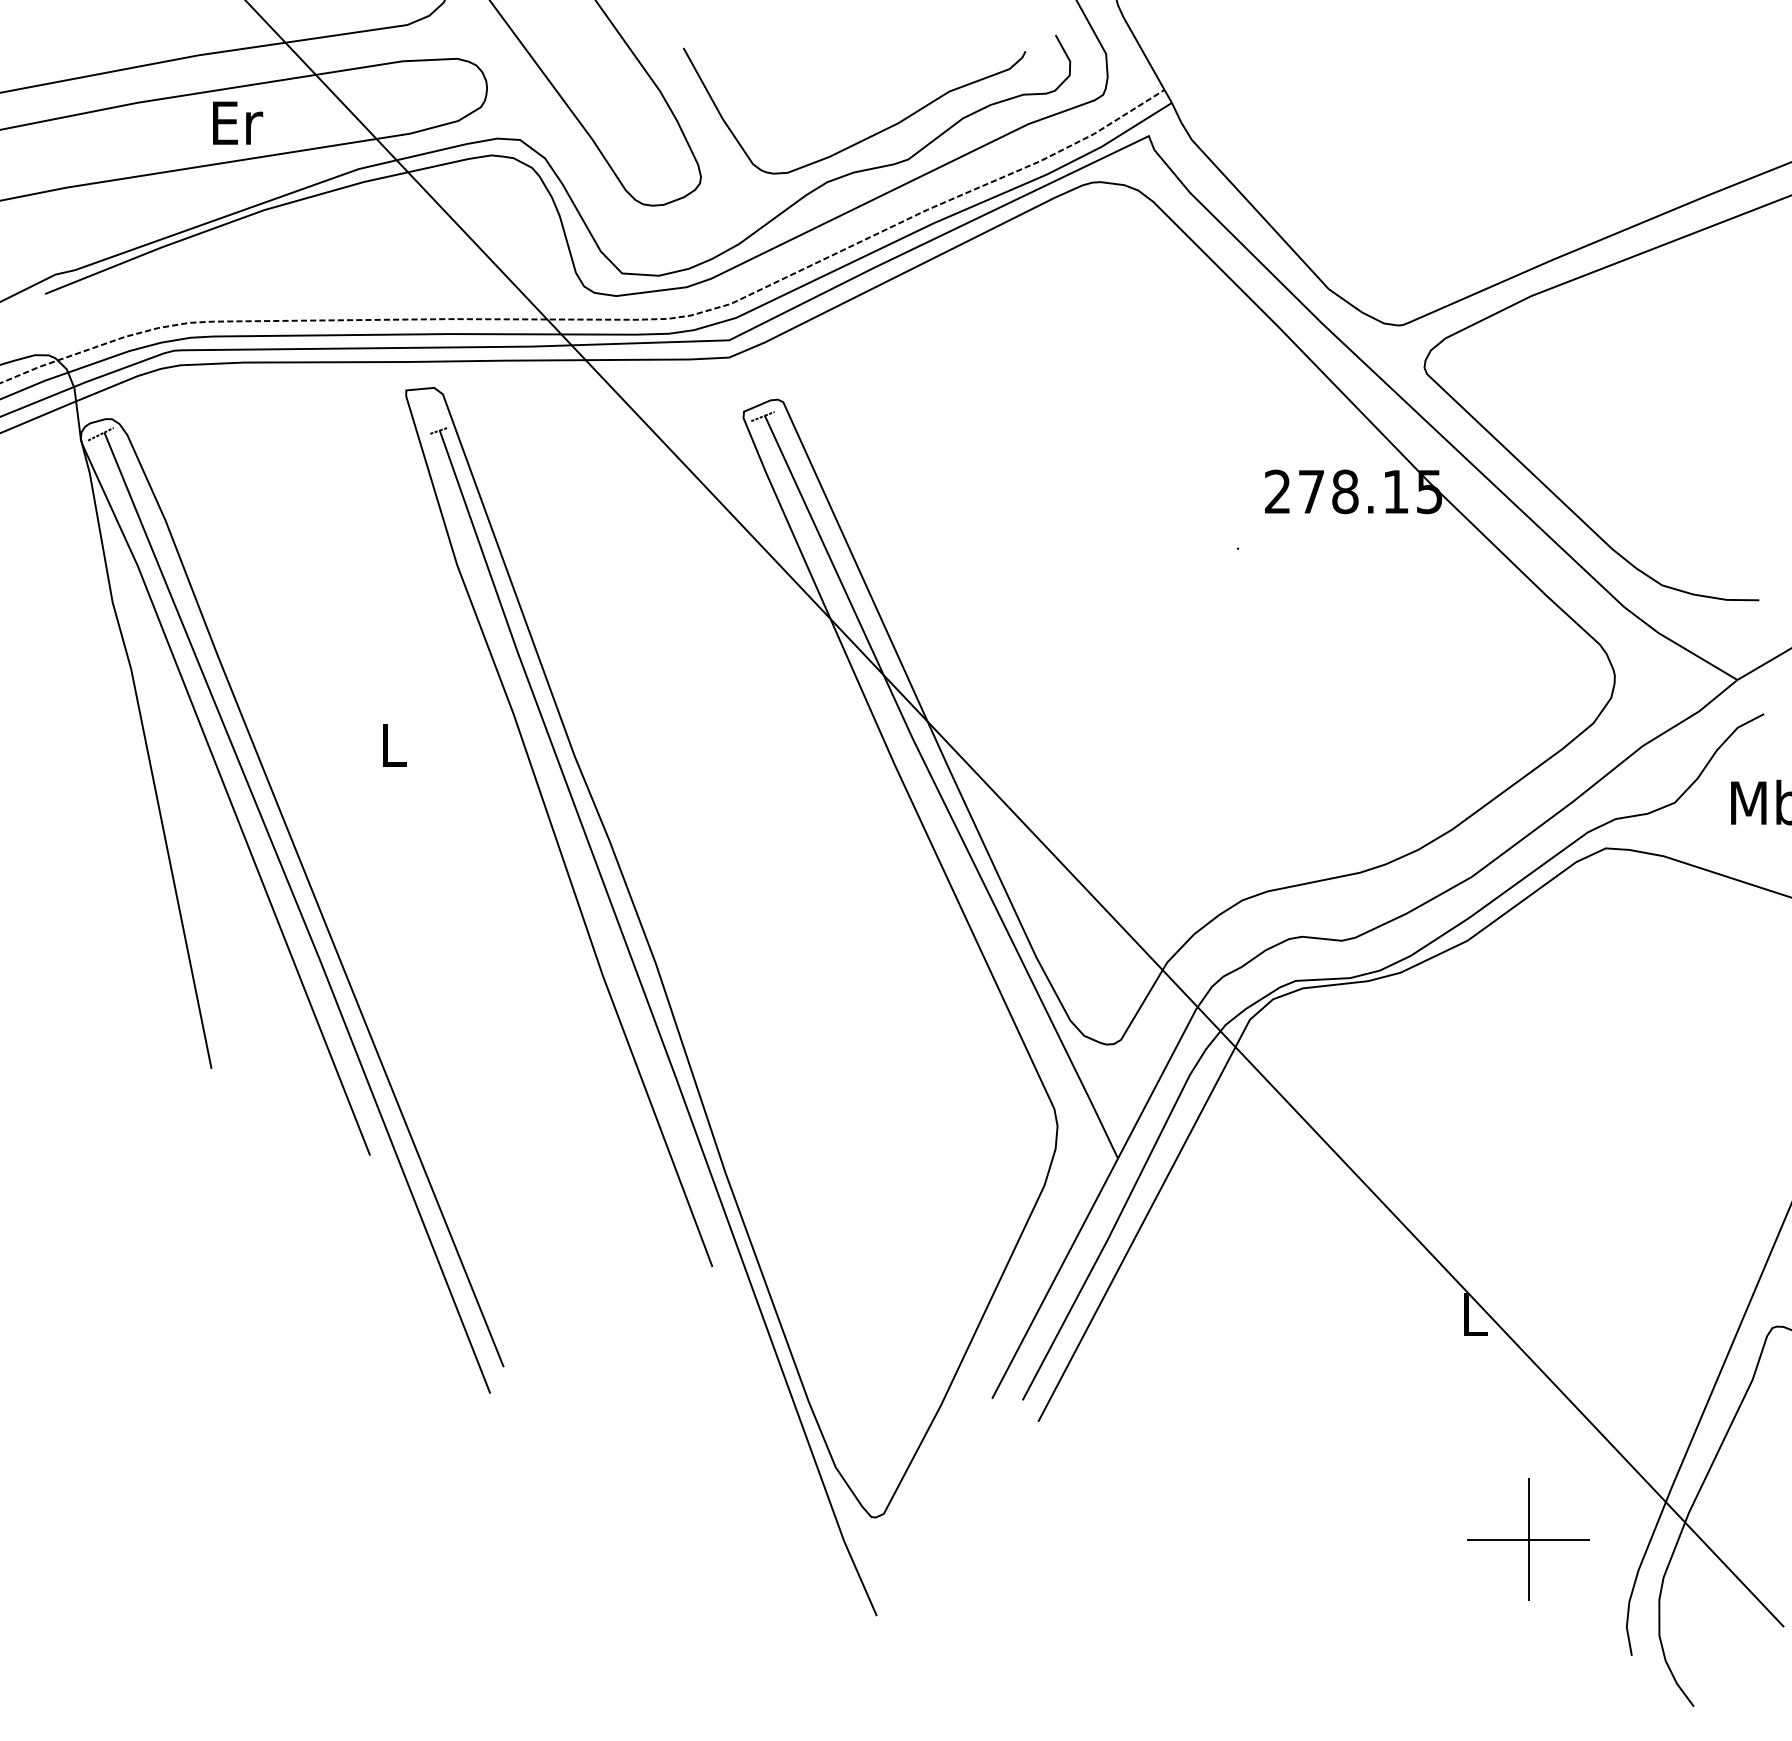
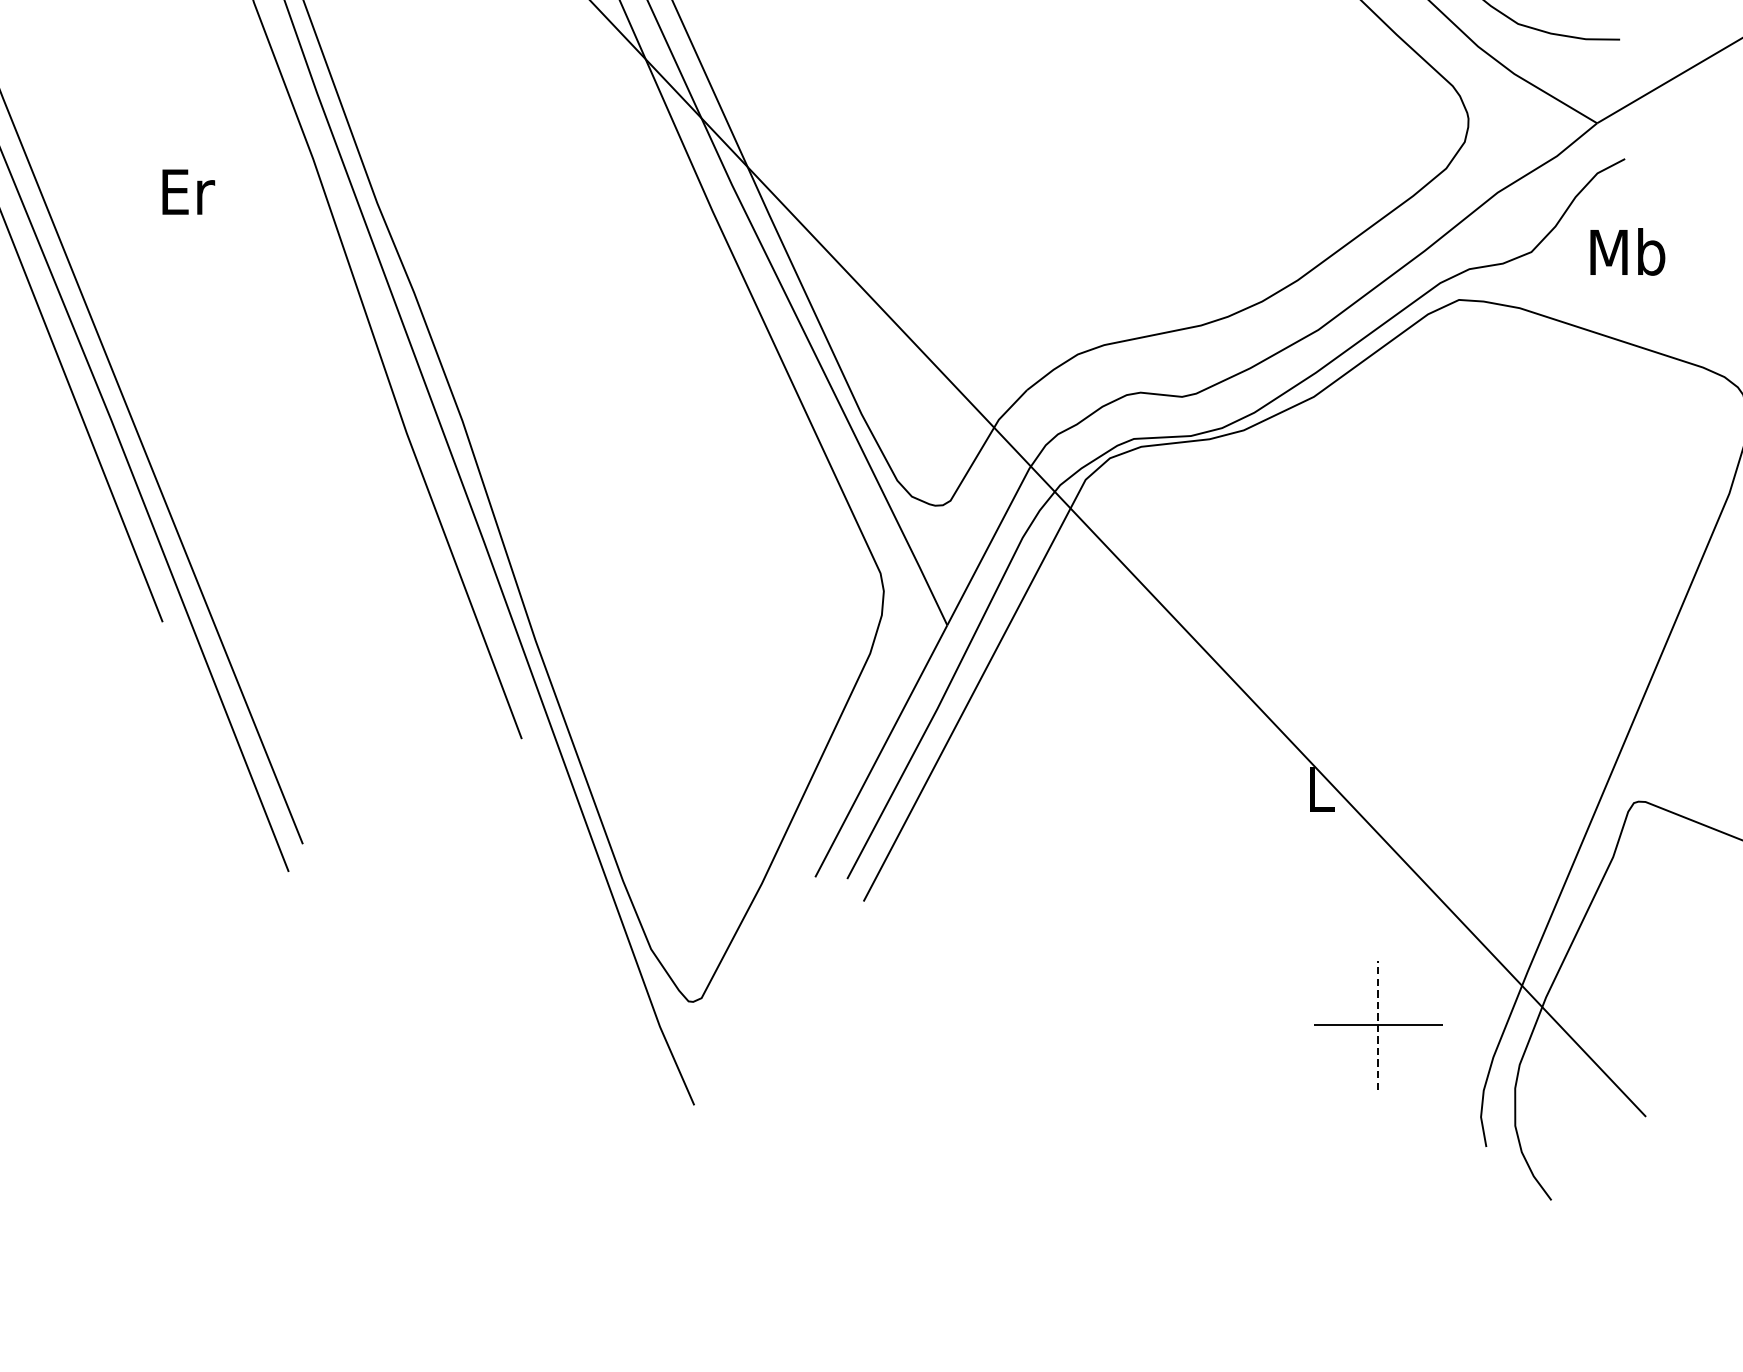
text: (395, 745) -> (189, 191), L -> Er
line: (1528, 1539) -> (1377, 1024), solid -> dashed

